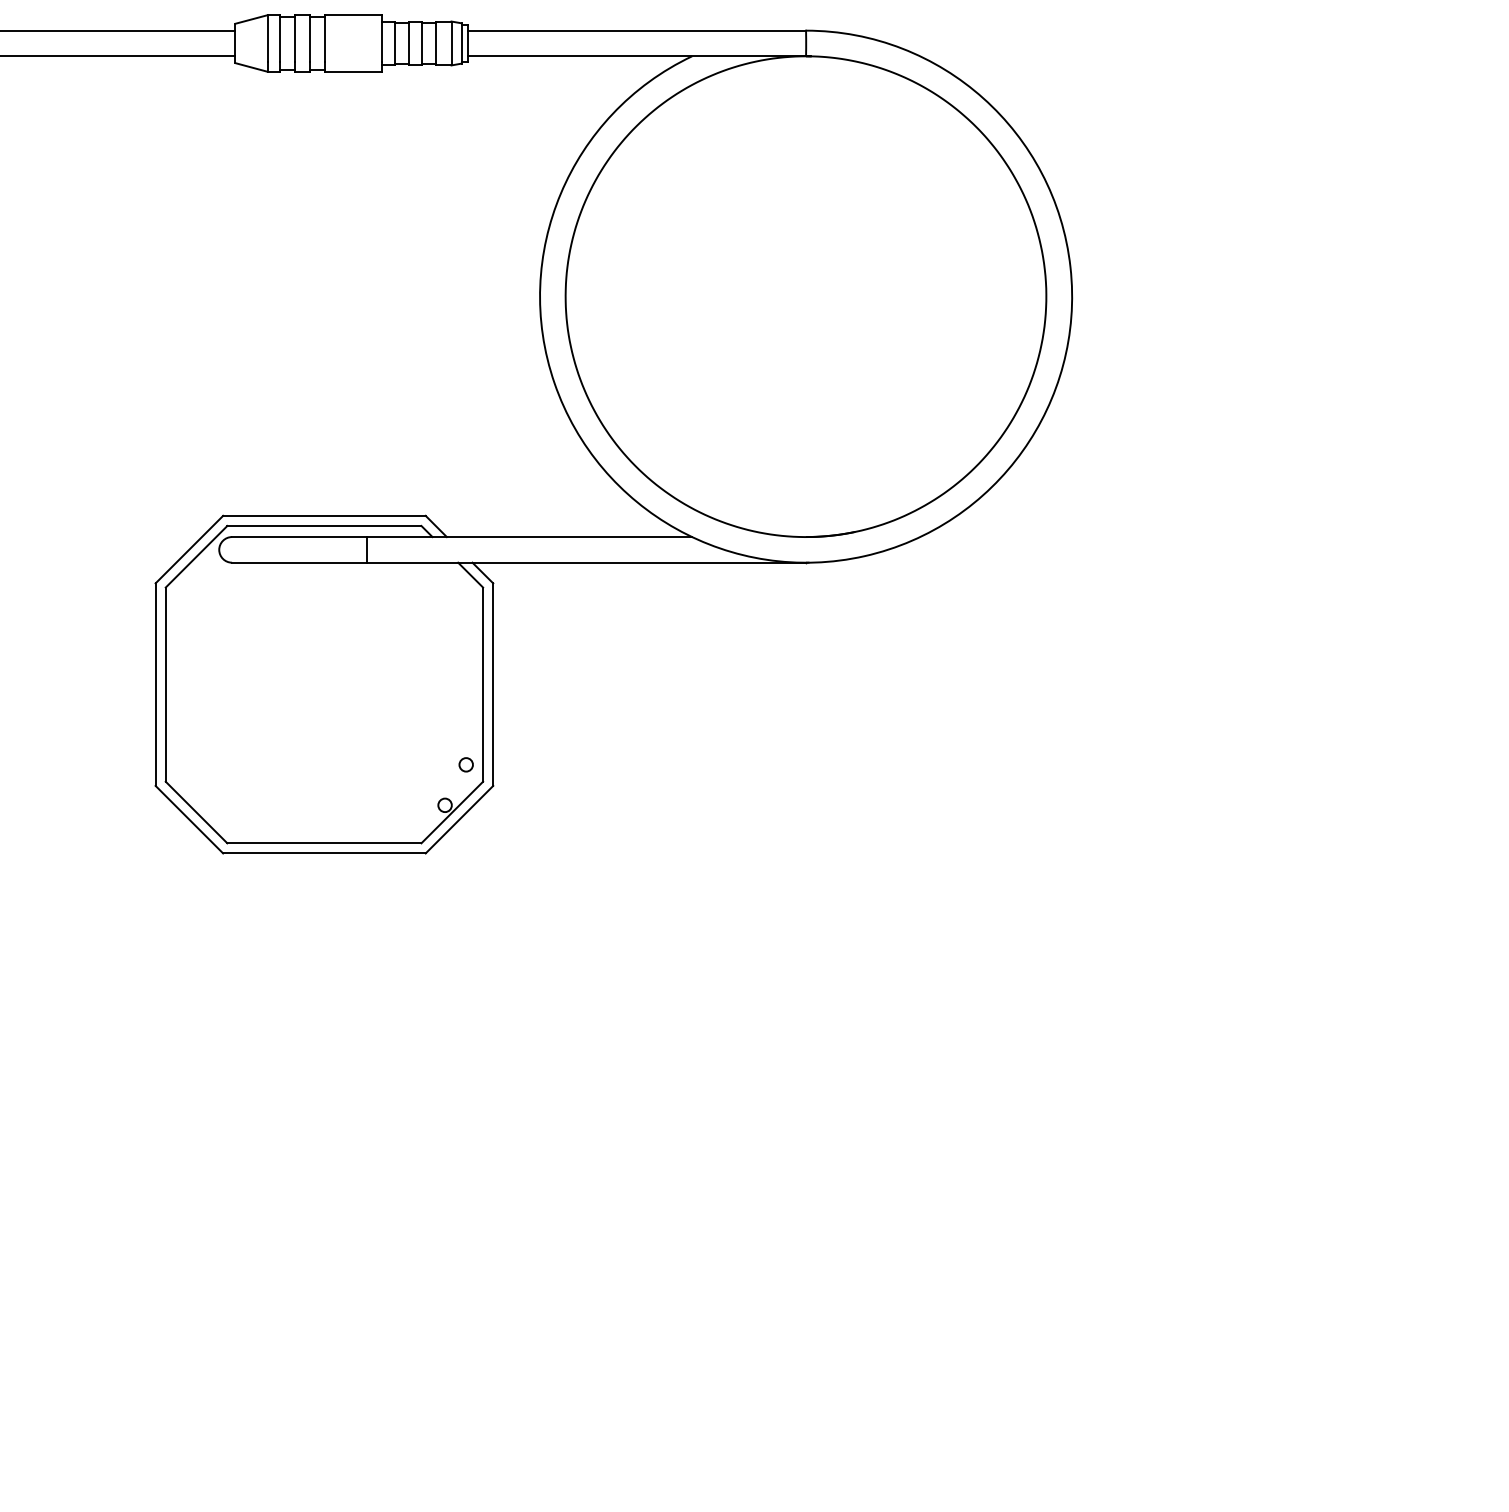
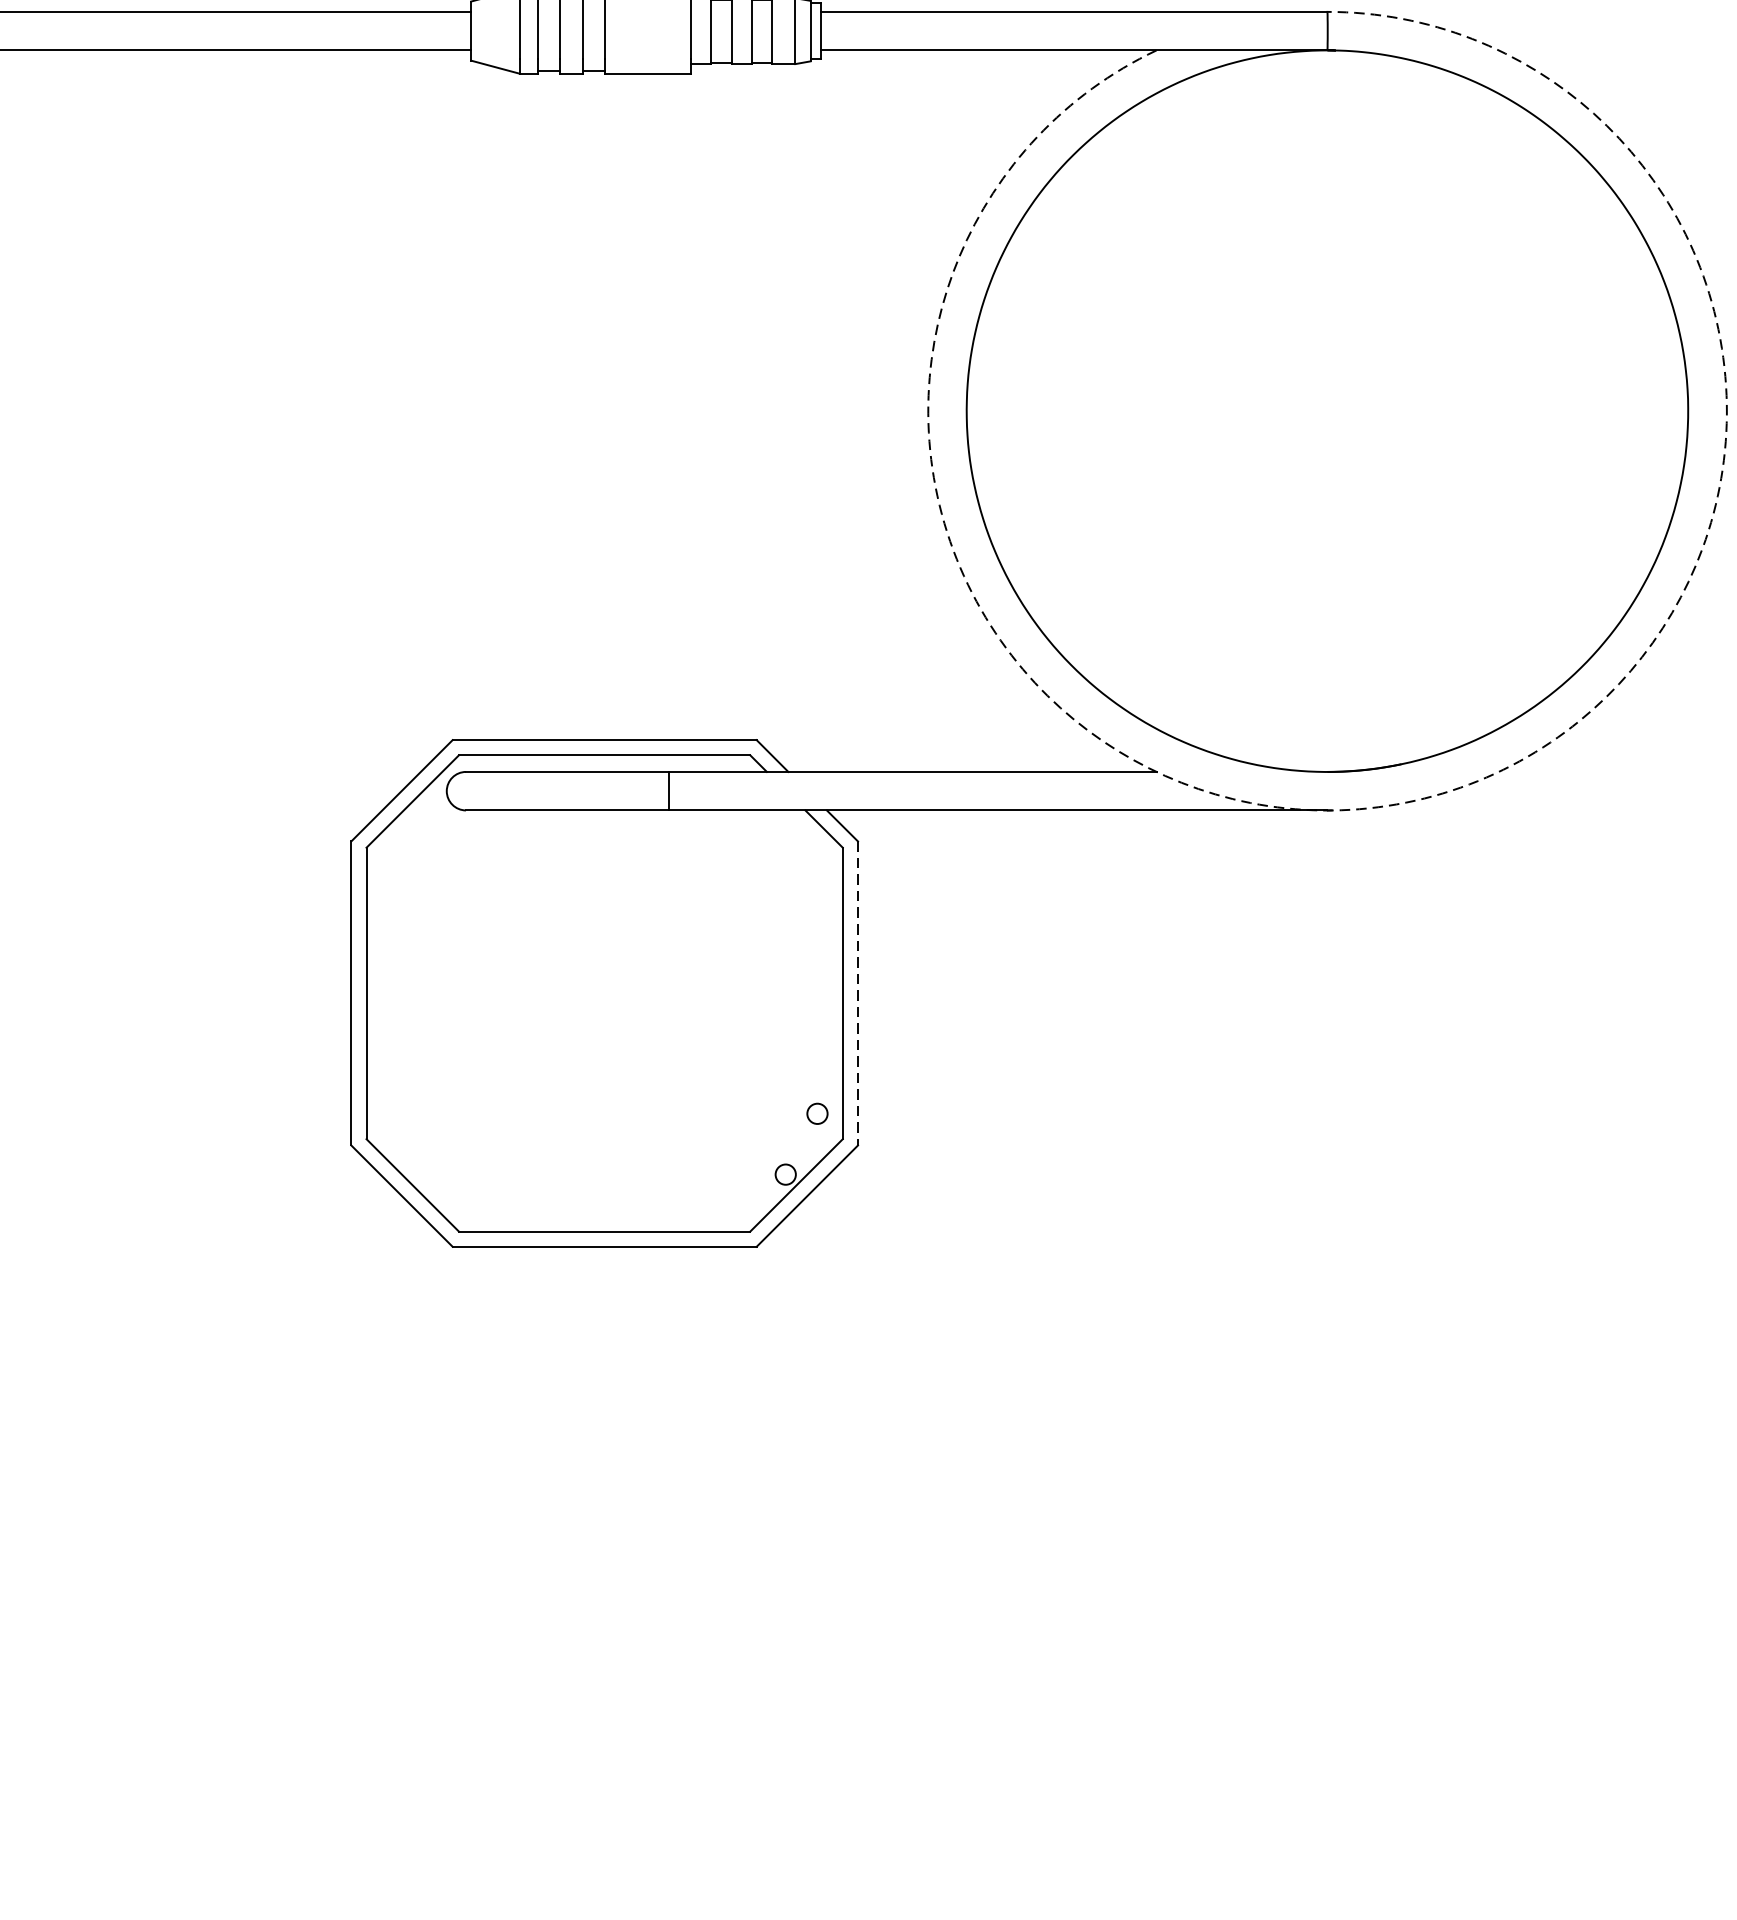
arc: (864, 556) -> (1415, 801), solid -> dashed
line: (493, 685) -> (858, 994), solid -> dashed

